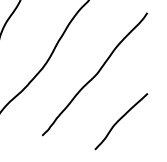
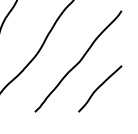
curve: (120, 120) -> (99, 88), moved

